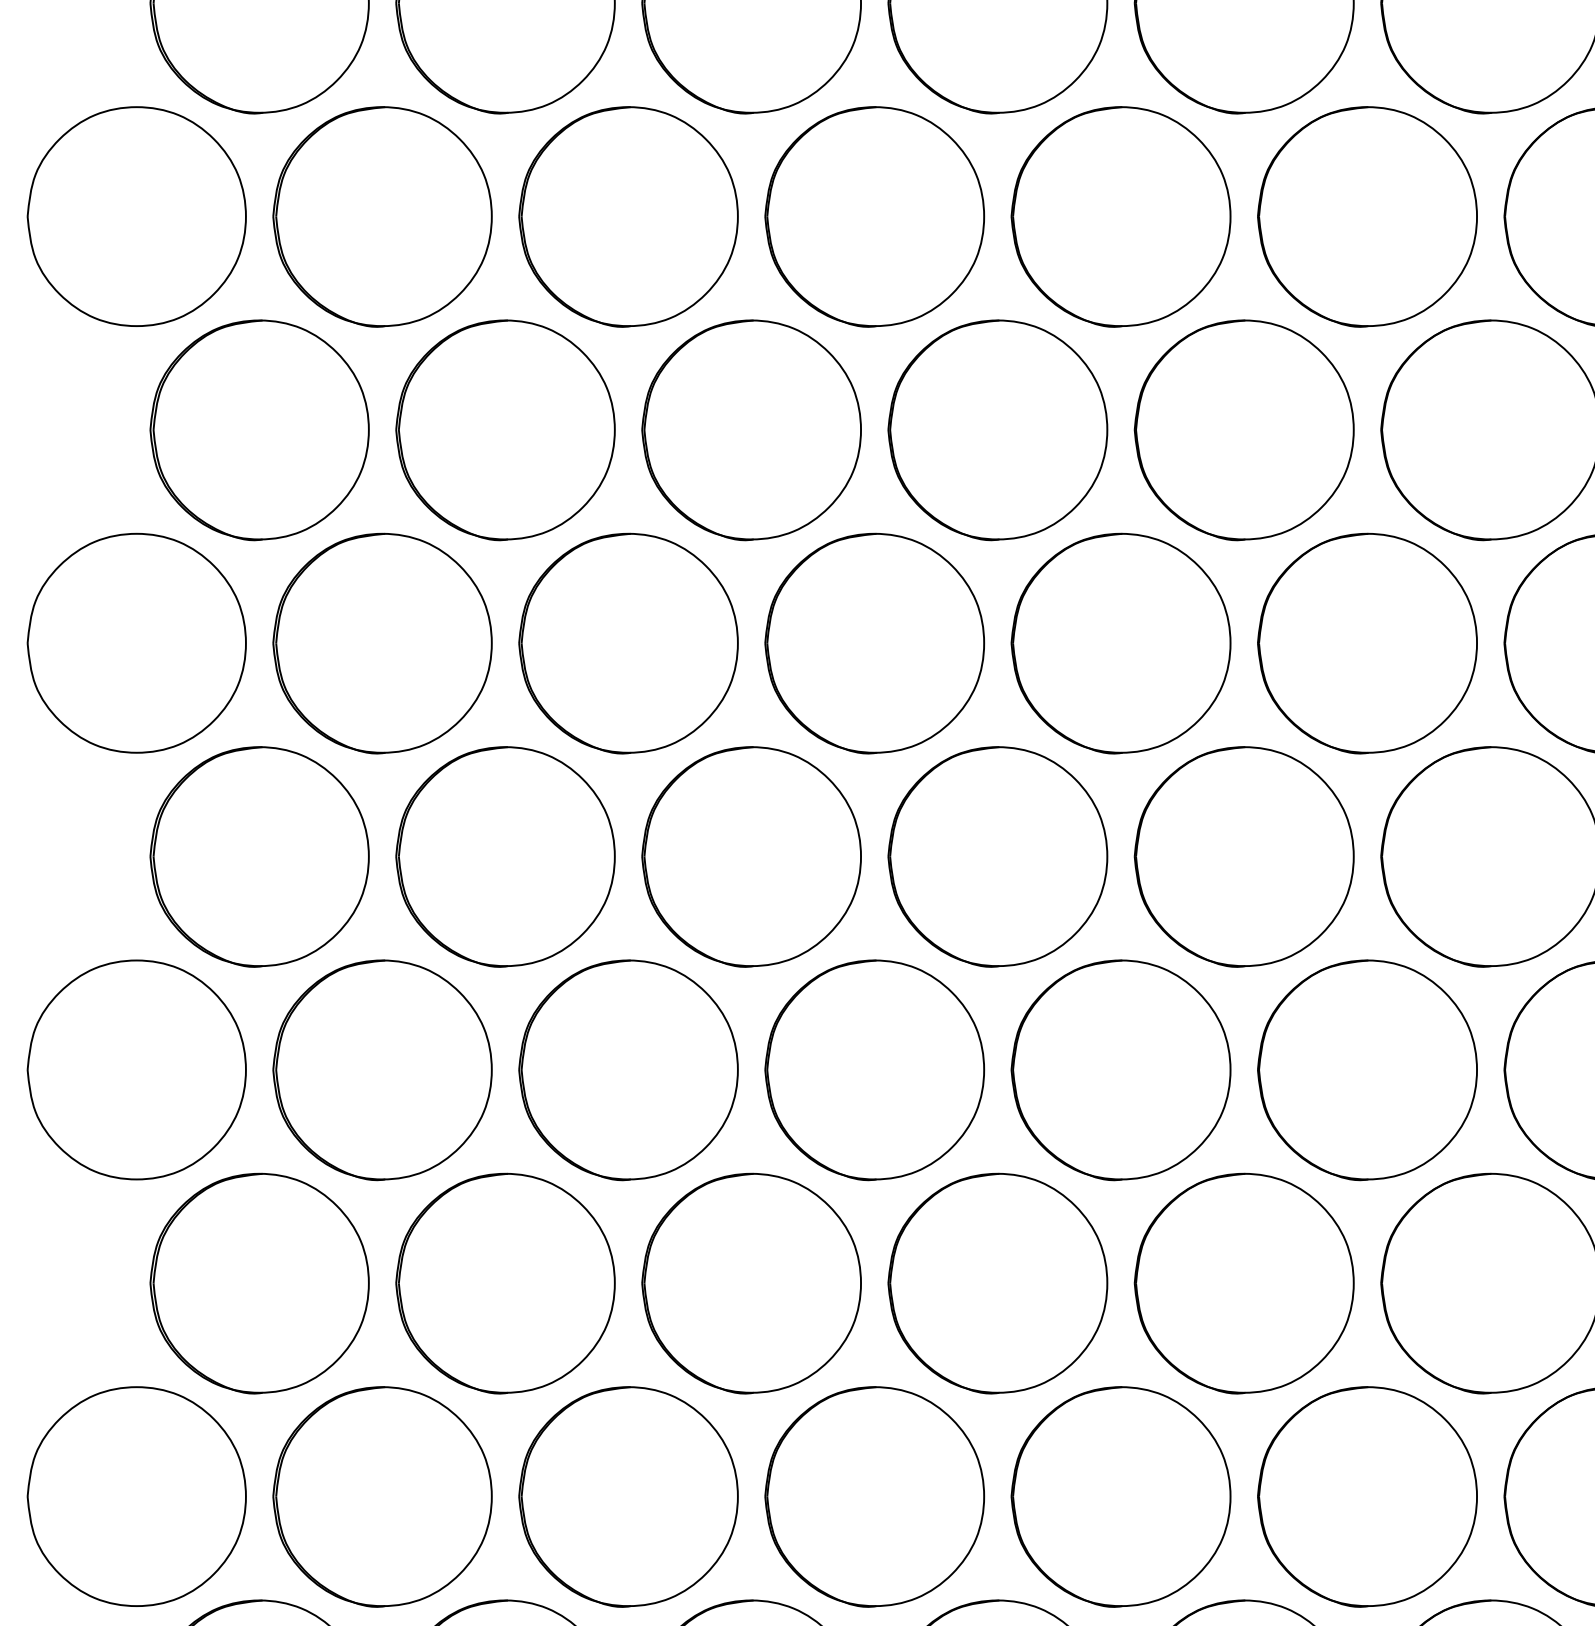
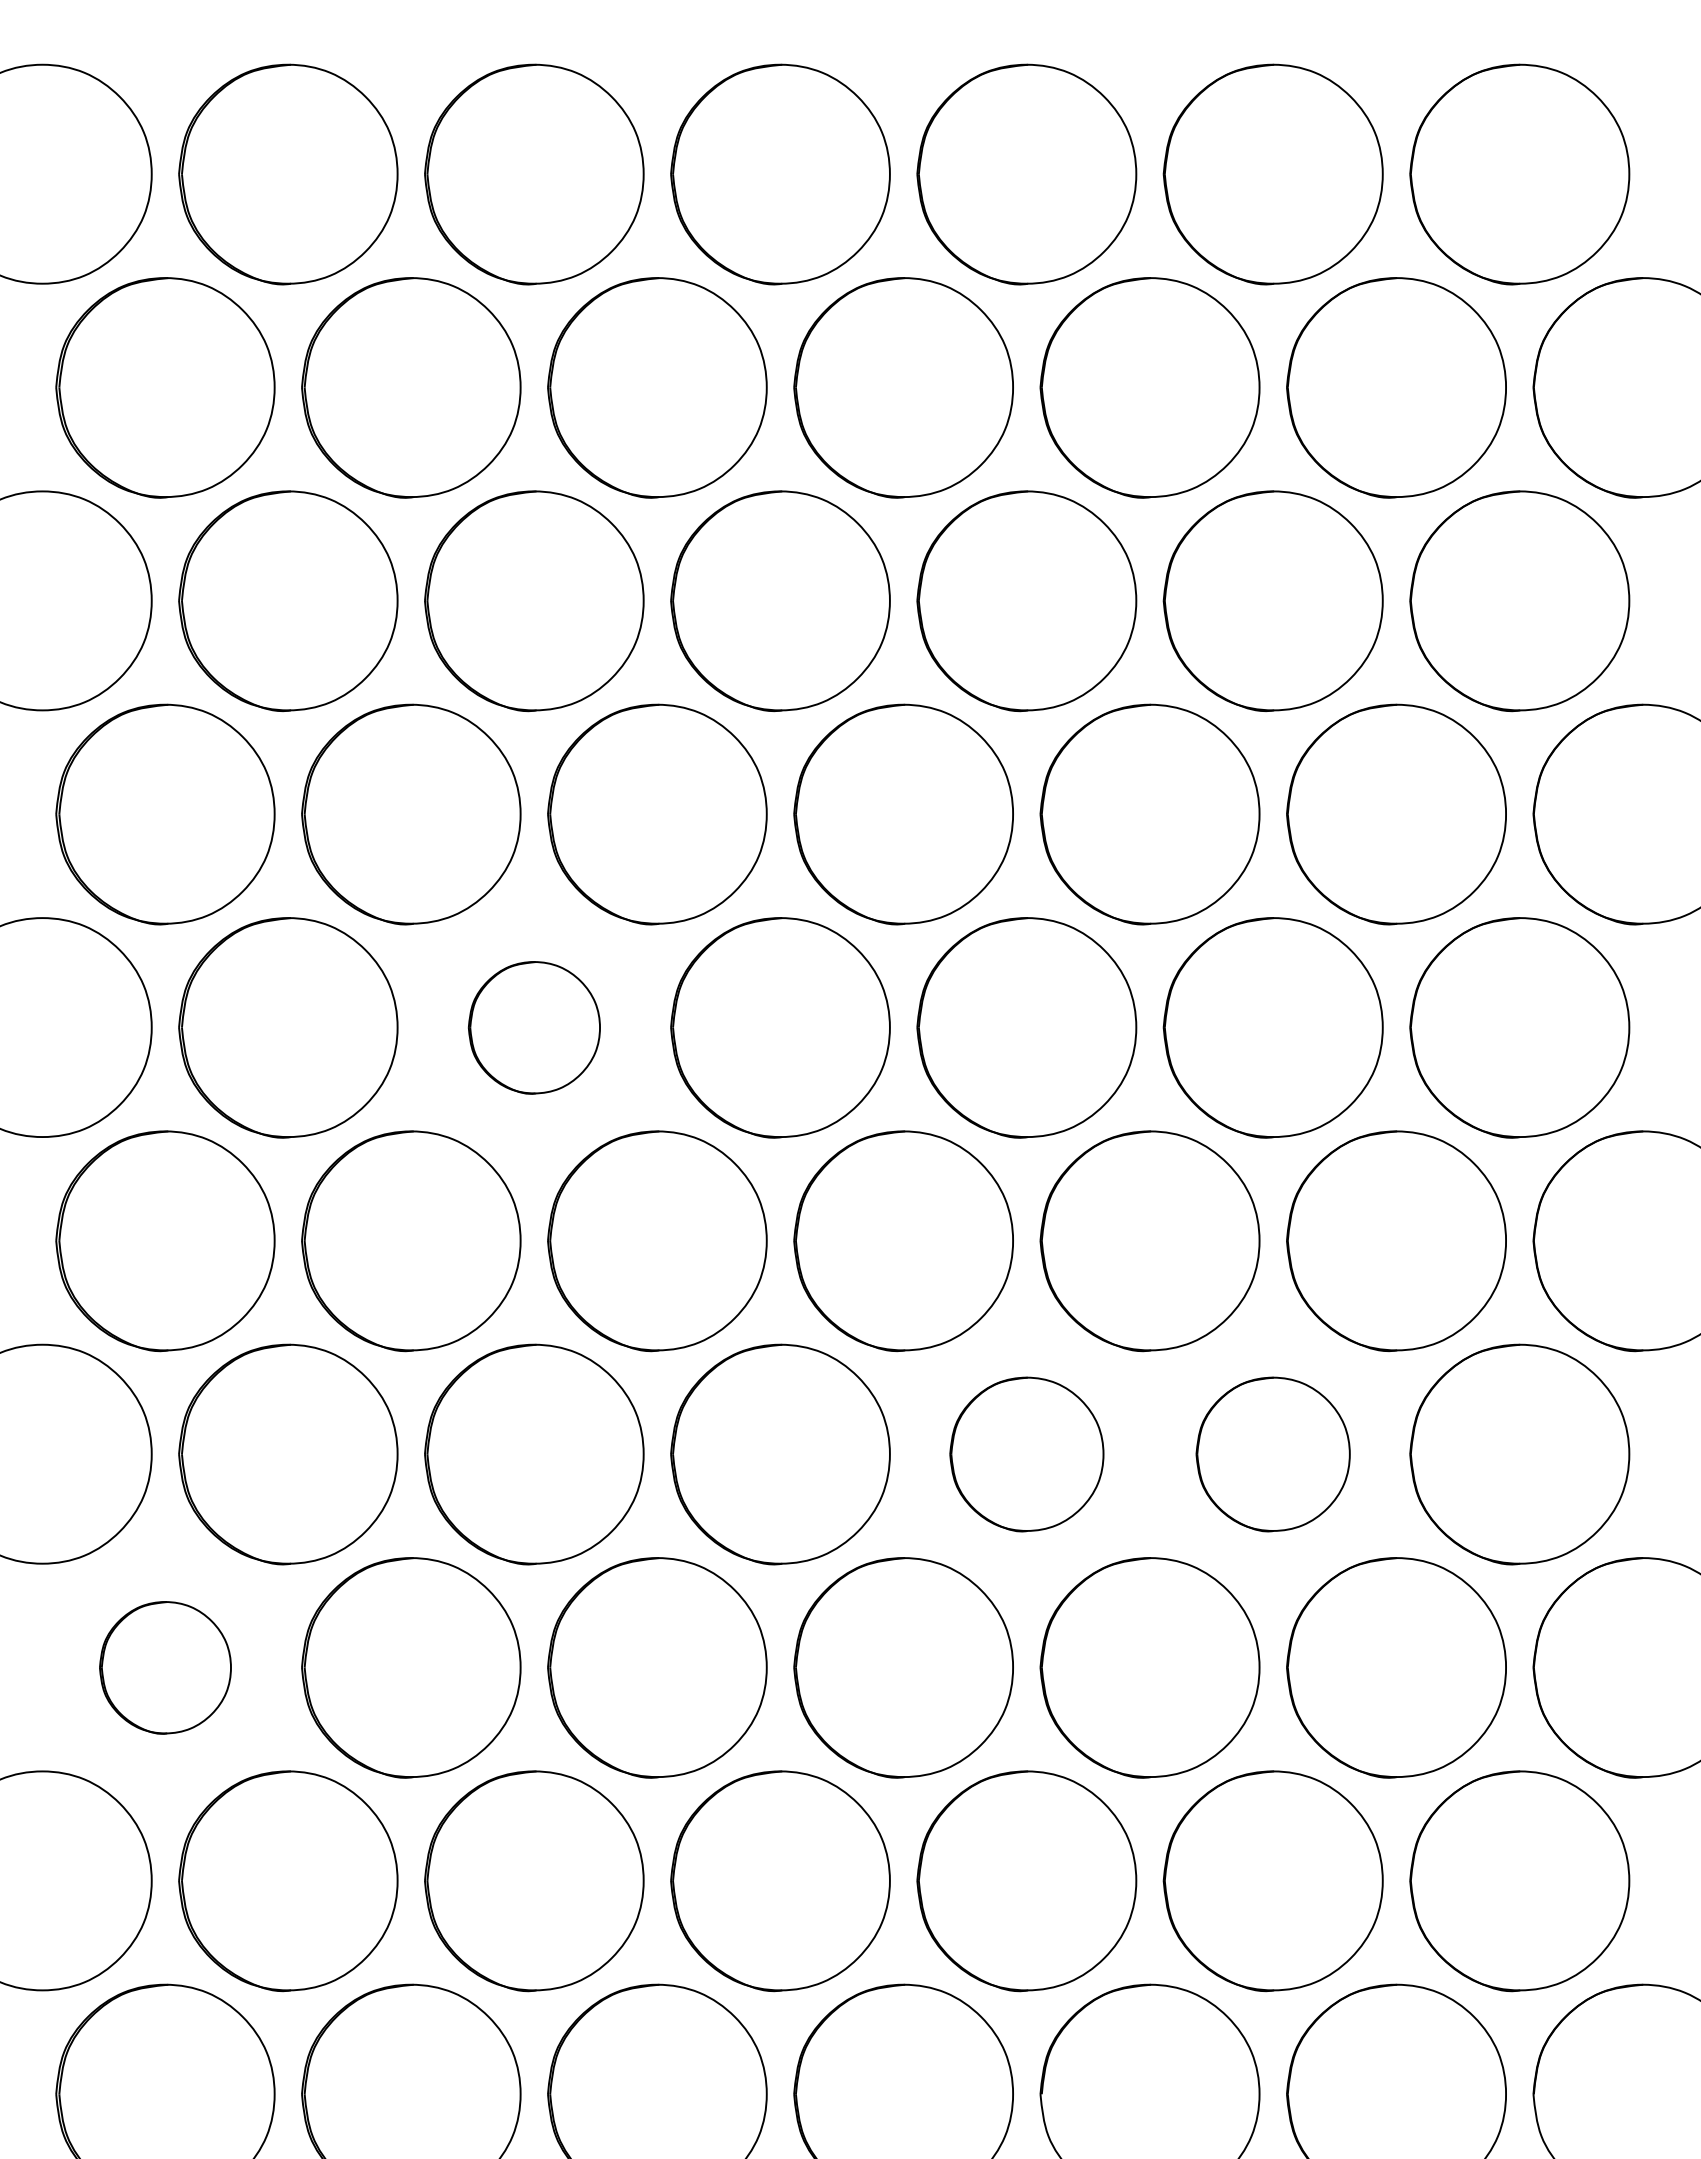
part: (628, 643) -> (534, 1027), size x0.6
part: (1120, 1070) -> (1026, 1454), size x0.7
part: (1366, 1070) -> (1272, 1454), size x0.7
part: (259, 1283) -> (165, 1667), size x0.6

